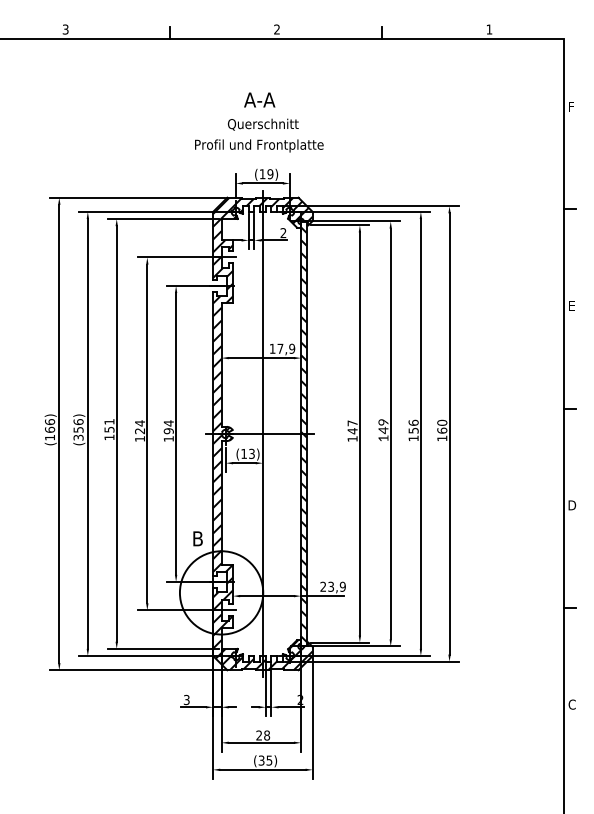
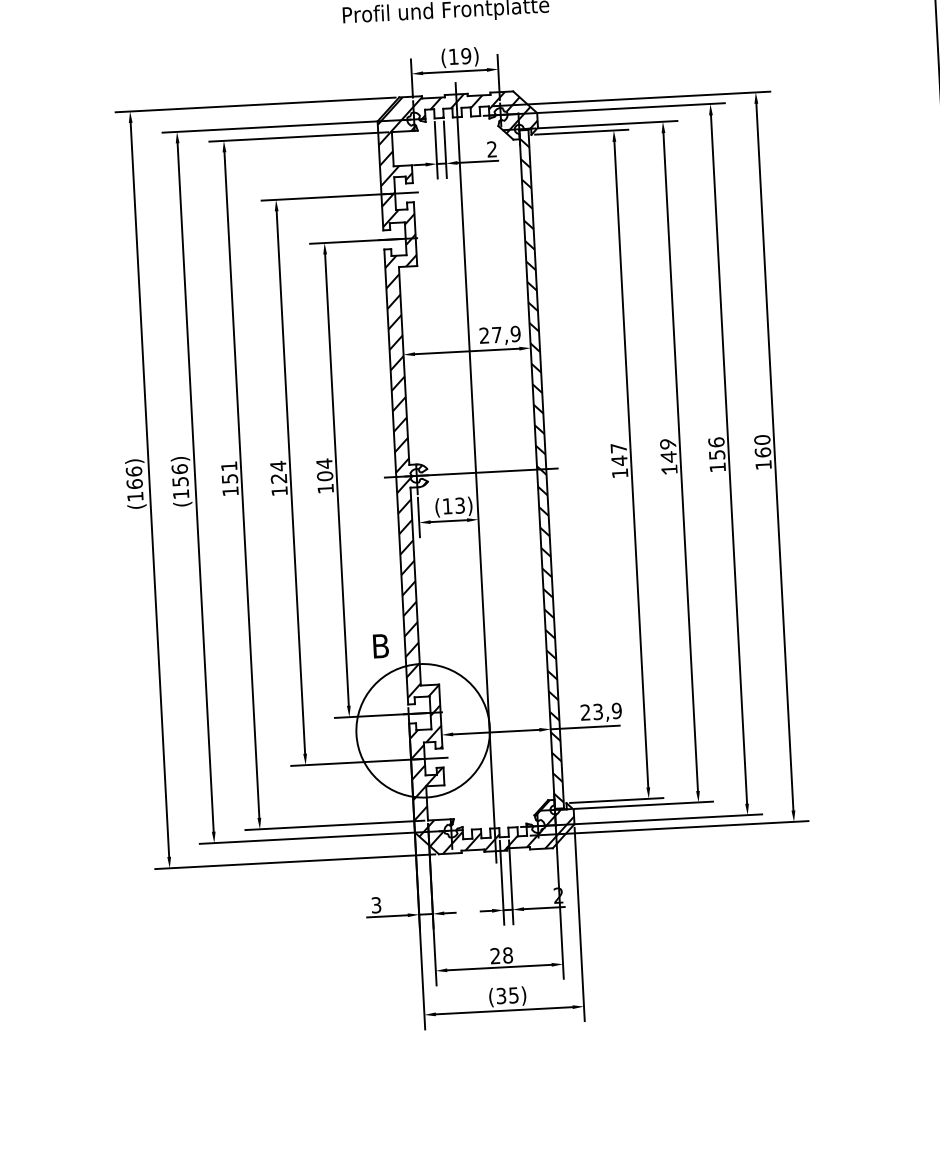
text: (272, 348) -> (484, 335), 17,9 -> 27,9
text: (168, 431) -> (324, 476), 194 -> 104
text: (78, 437) -> (180, 493), (356) -> (156)

